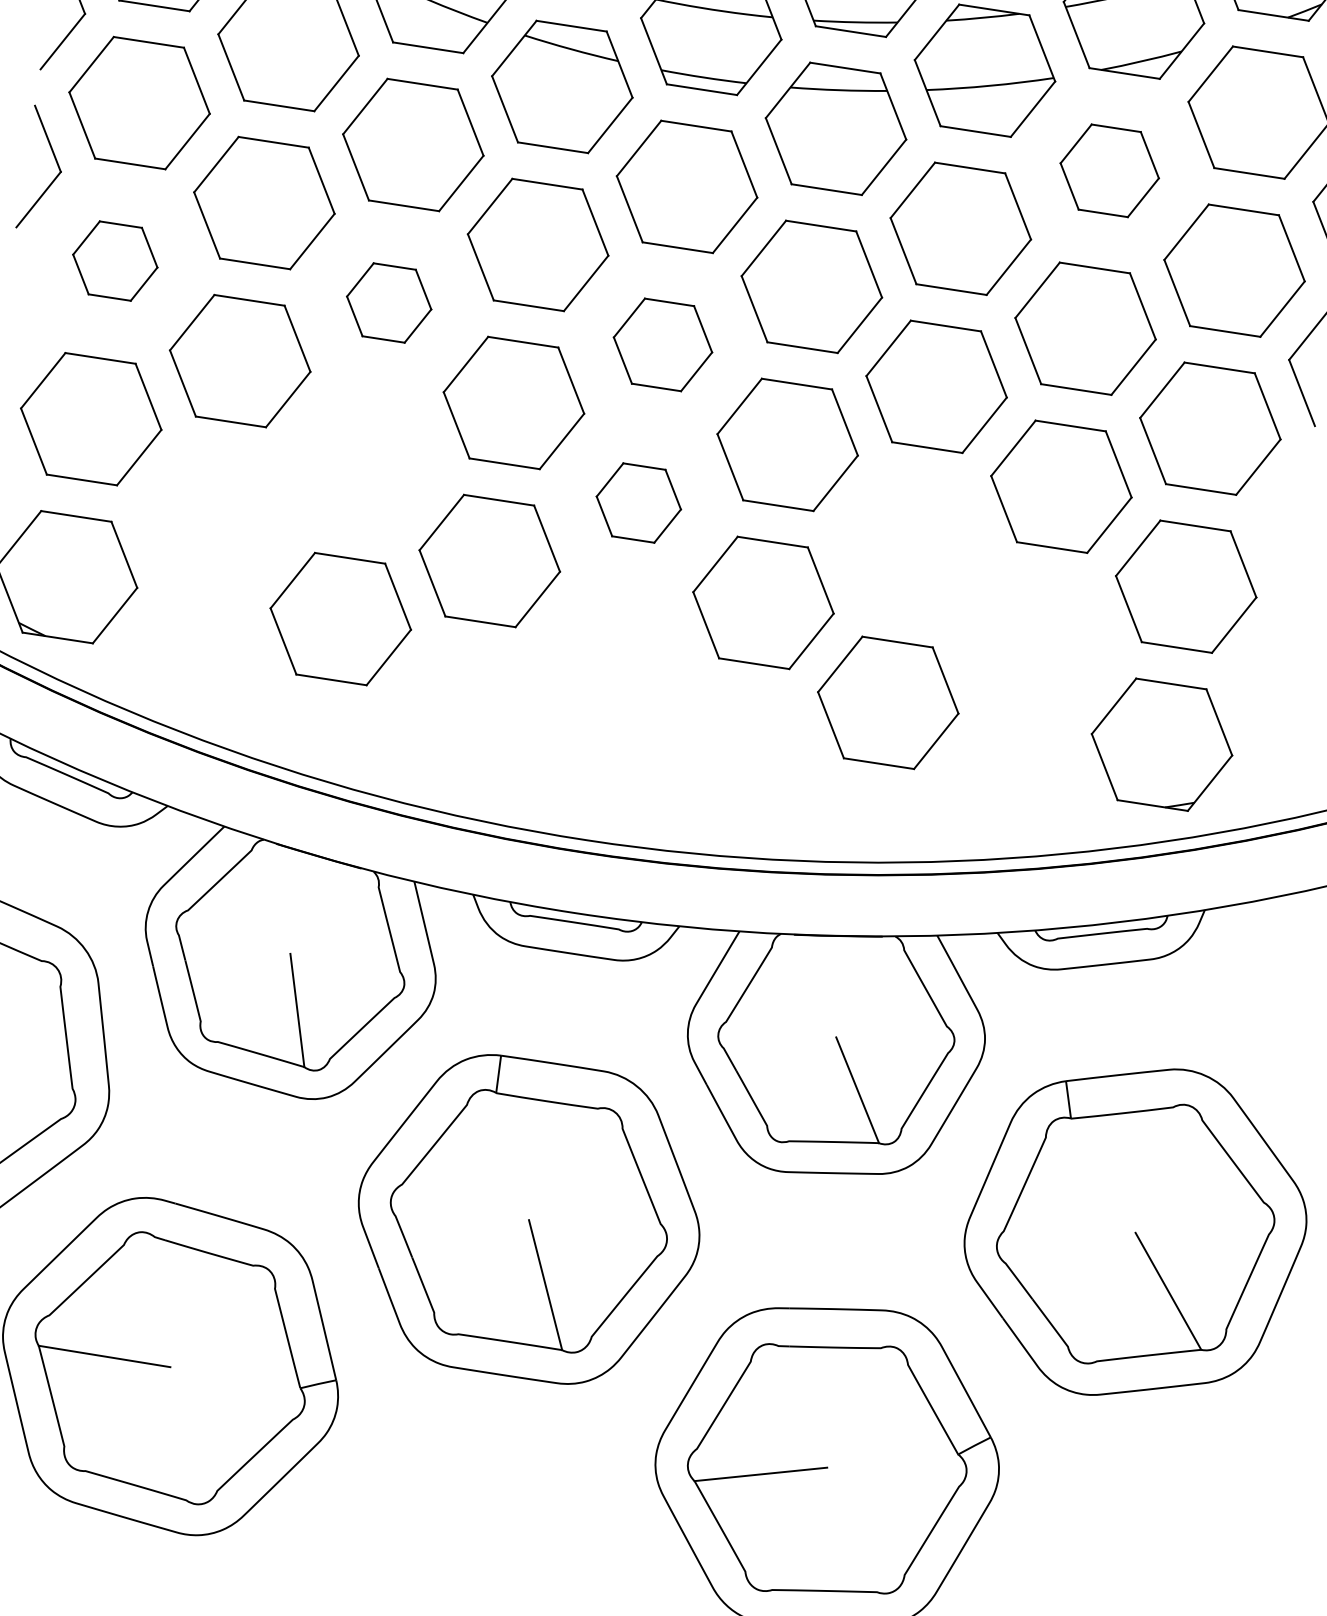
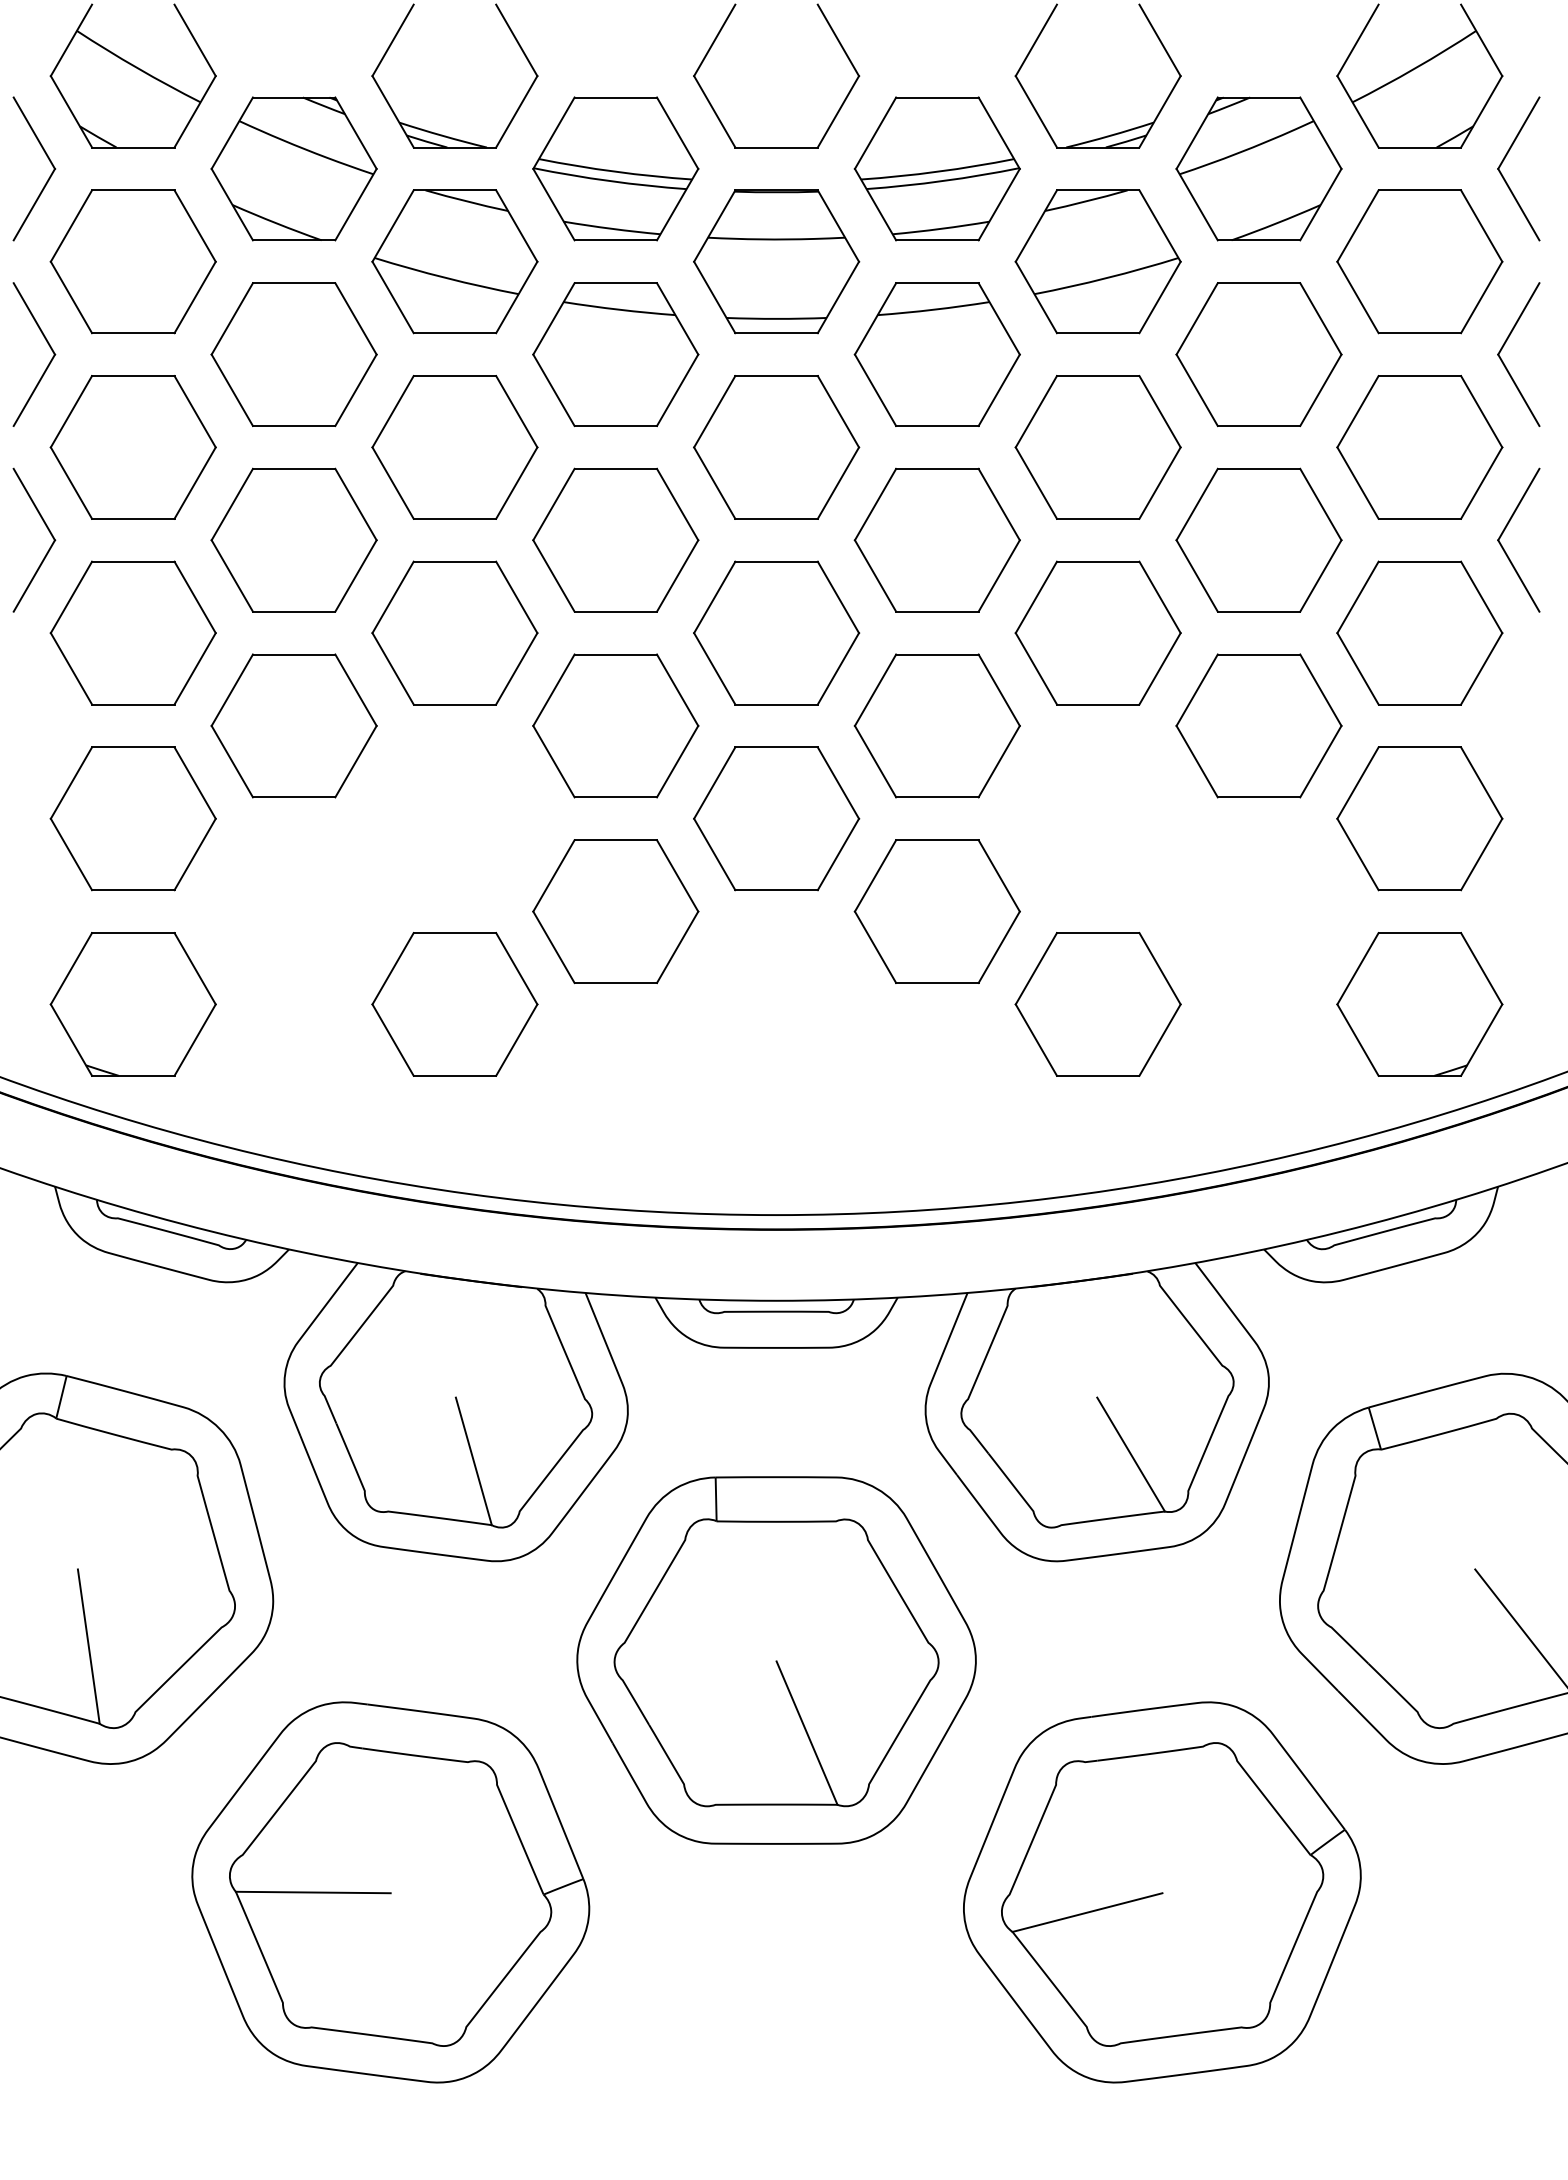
part: (1109, 170) -> (1258, 354), size x1.43
part: (114, 260) -> (132, 632), size x1.67
part: (388, 302) -> (454, 632), size x1.67
part: (662, 344) -> (776, 632), size x1.43
part: (638, 502) -> (776, 818), size x1.67

